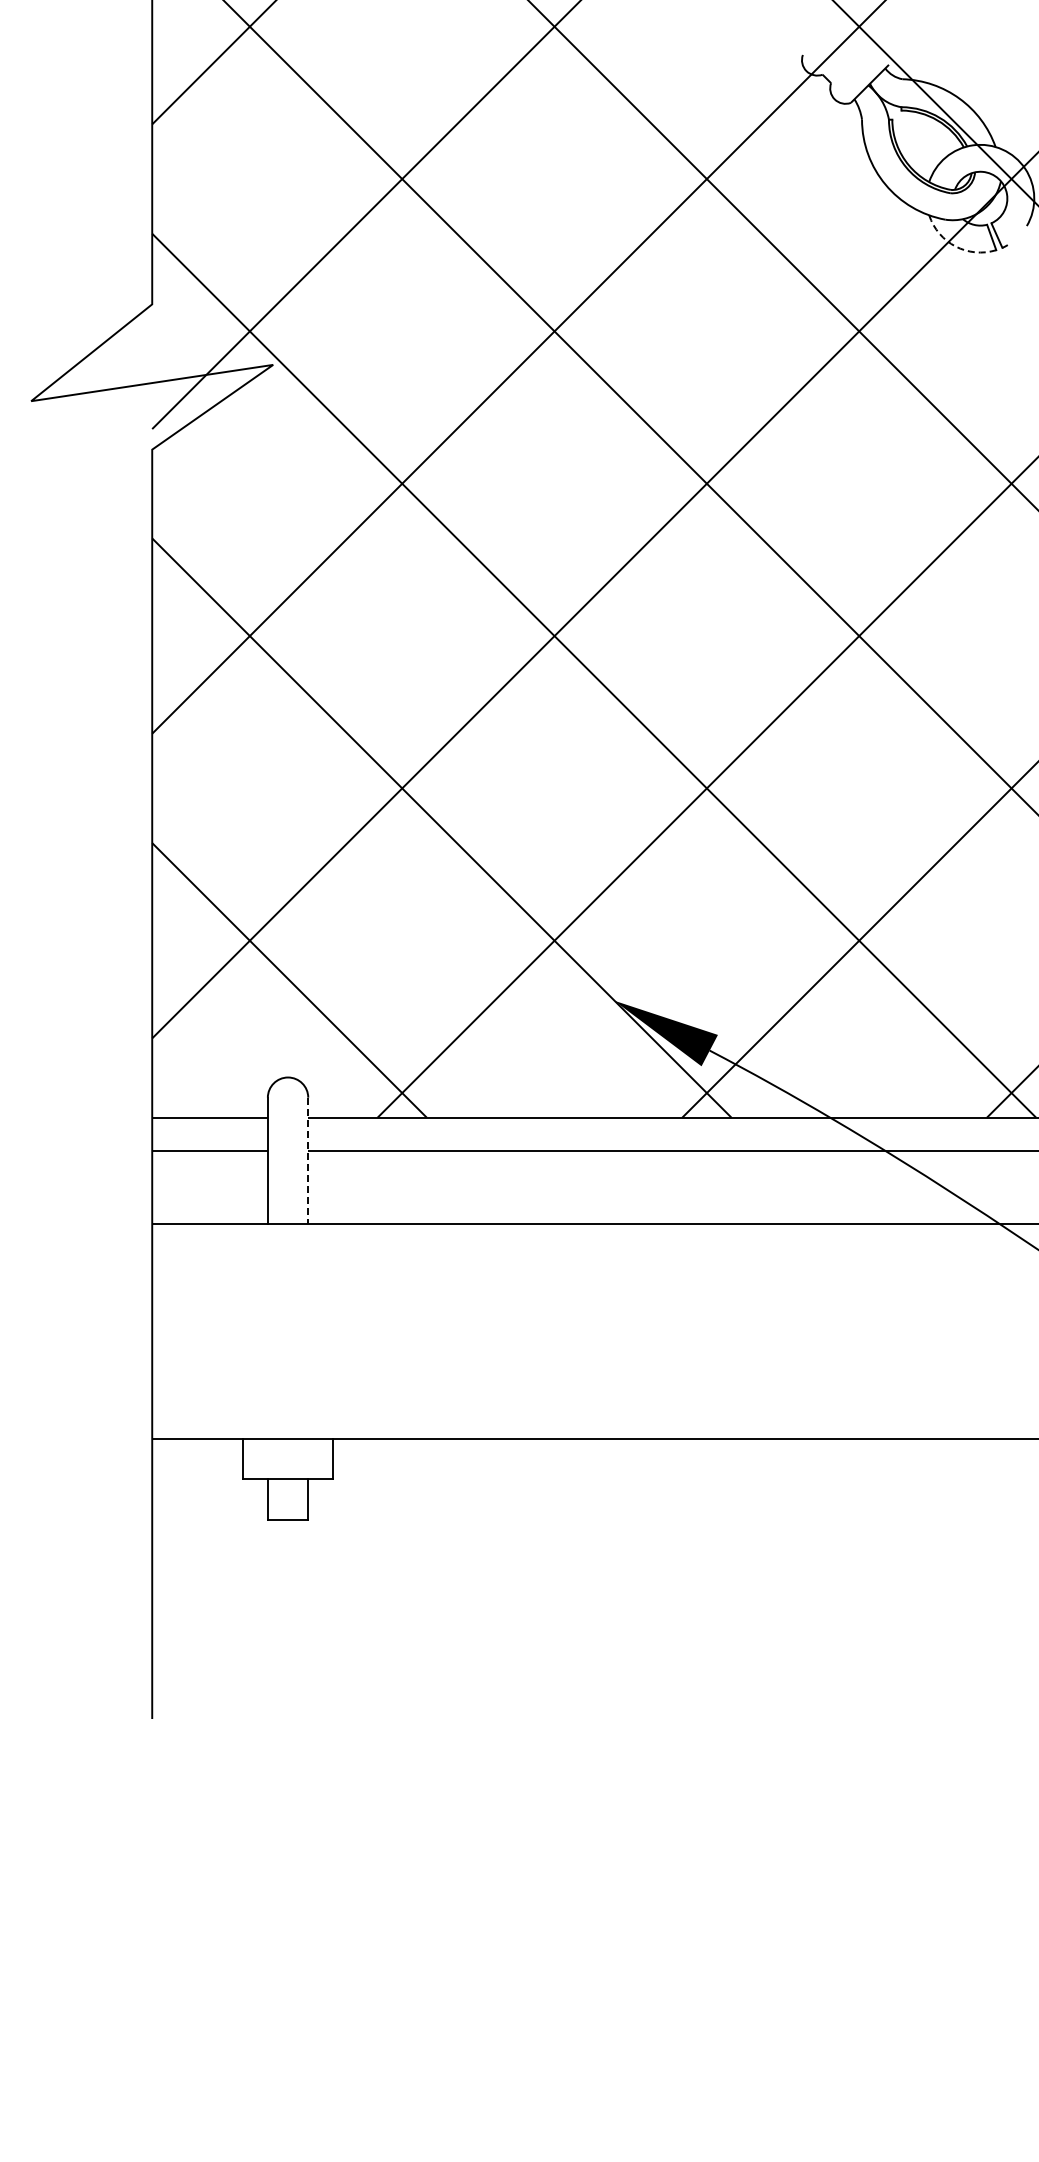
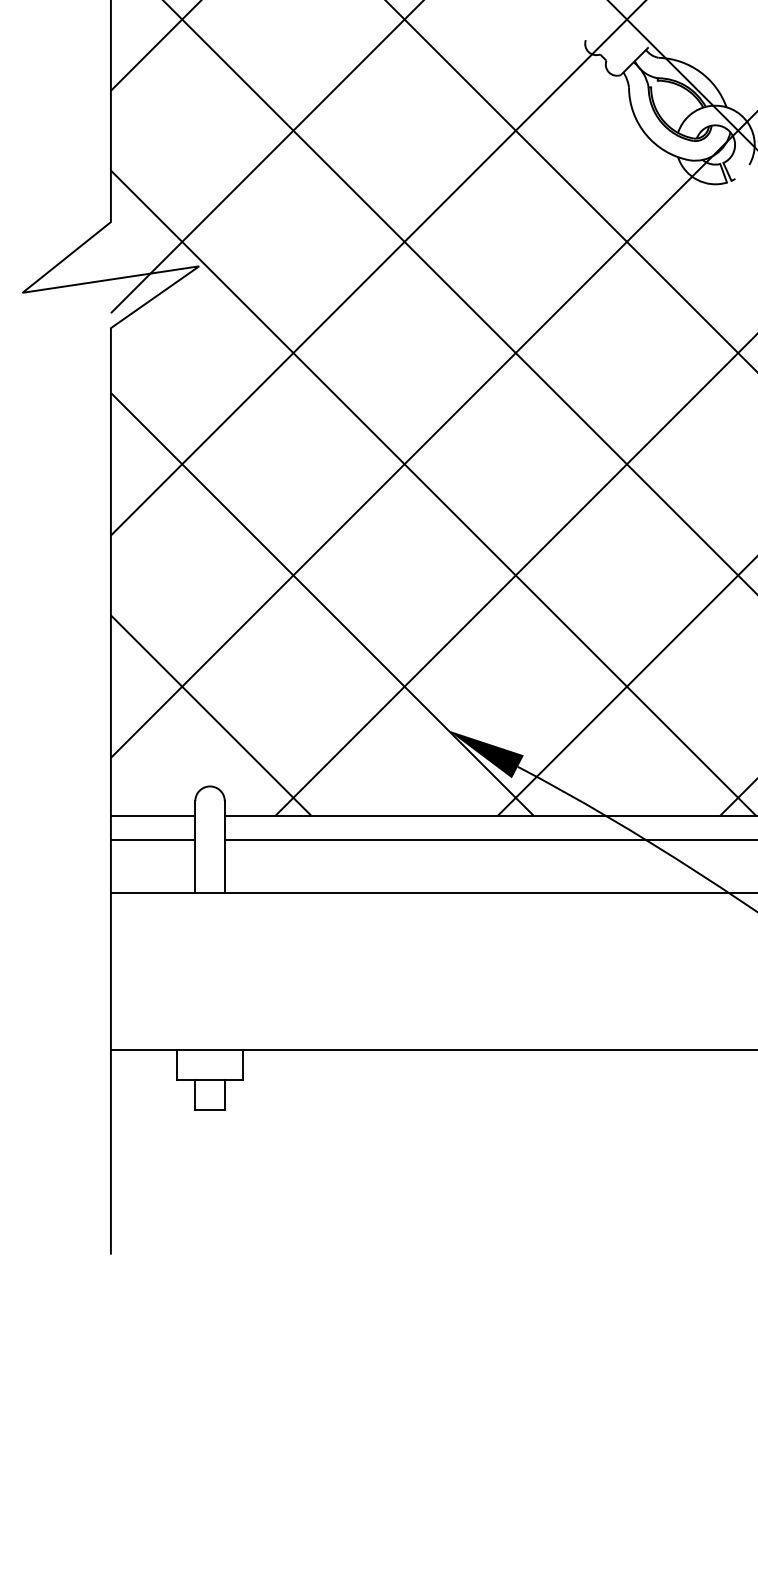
arc: (955, 246) -> (697, 179), dashed -> solid
line: (308, 1160) -> (224, 847), dashed -> solid

